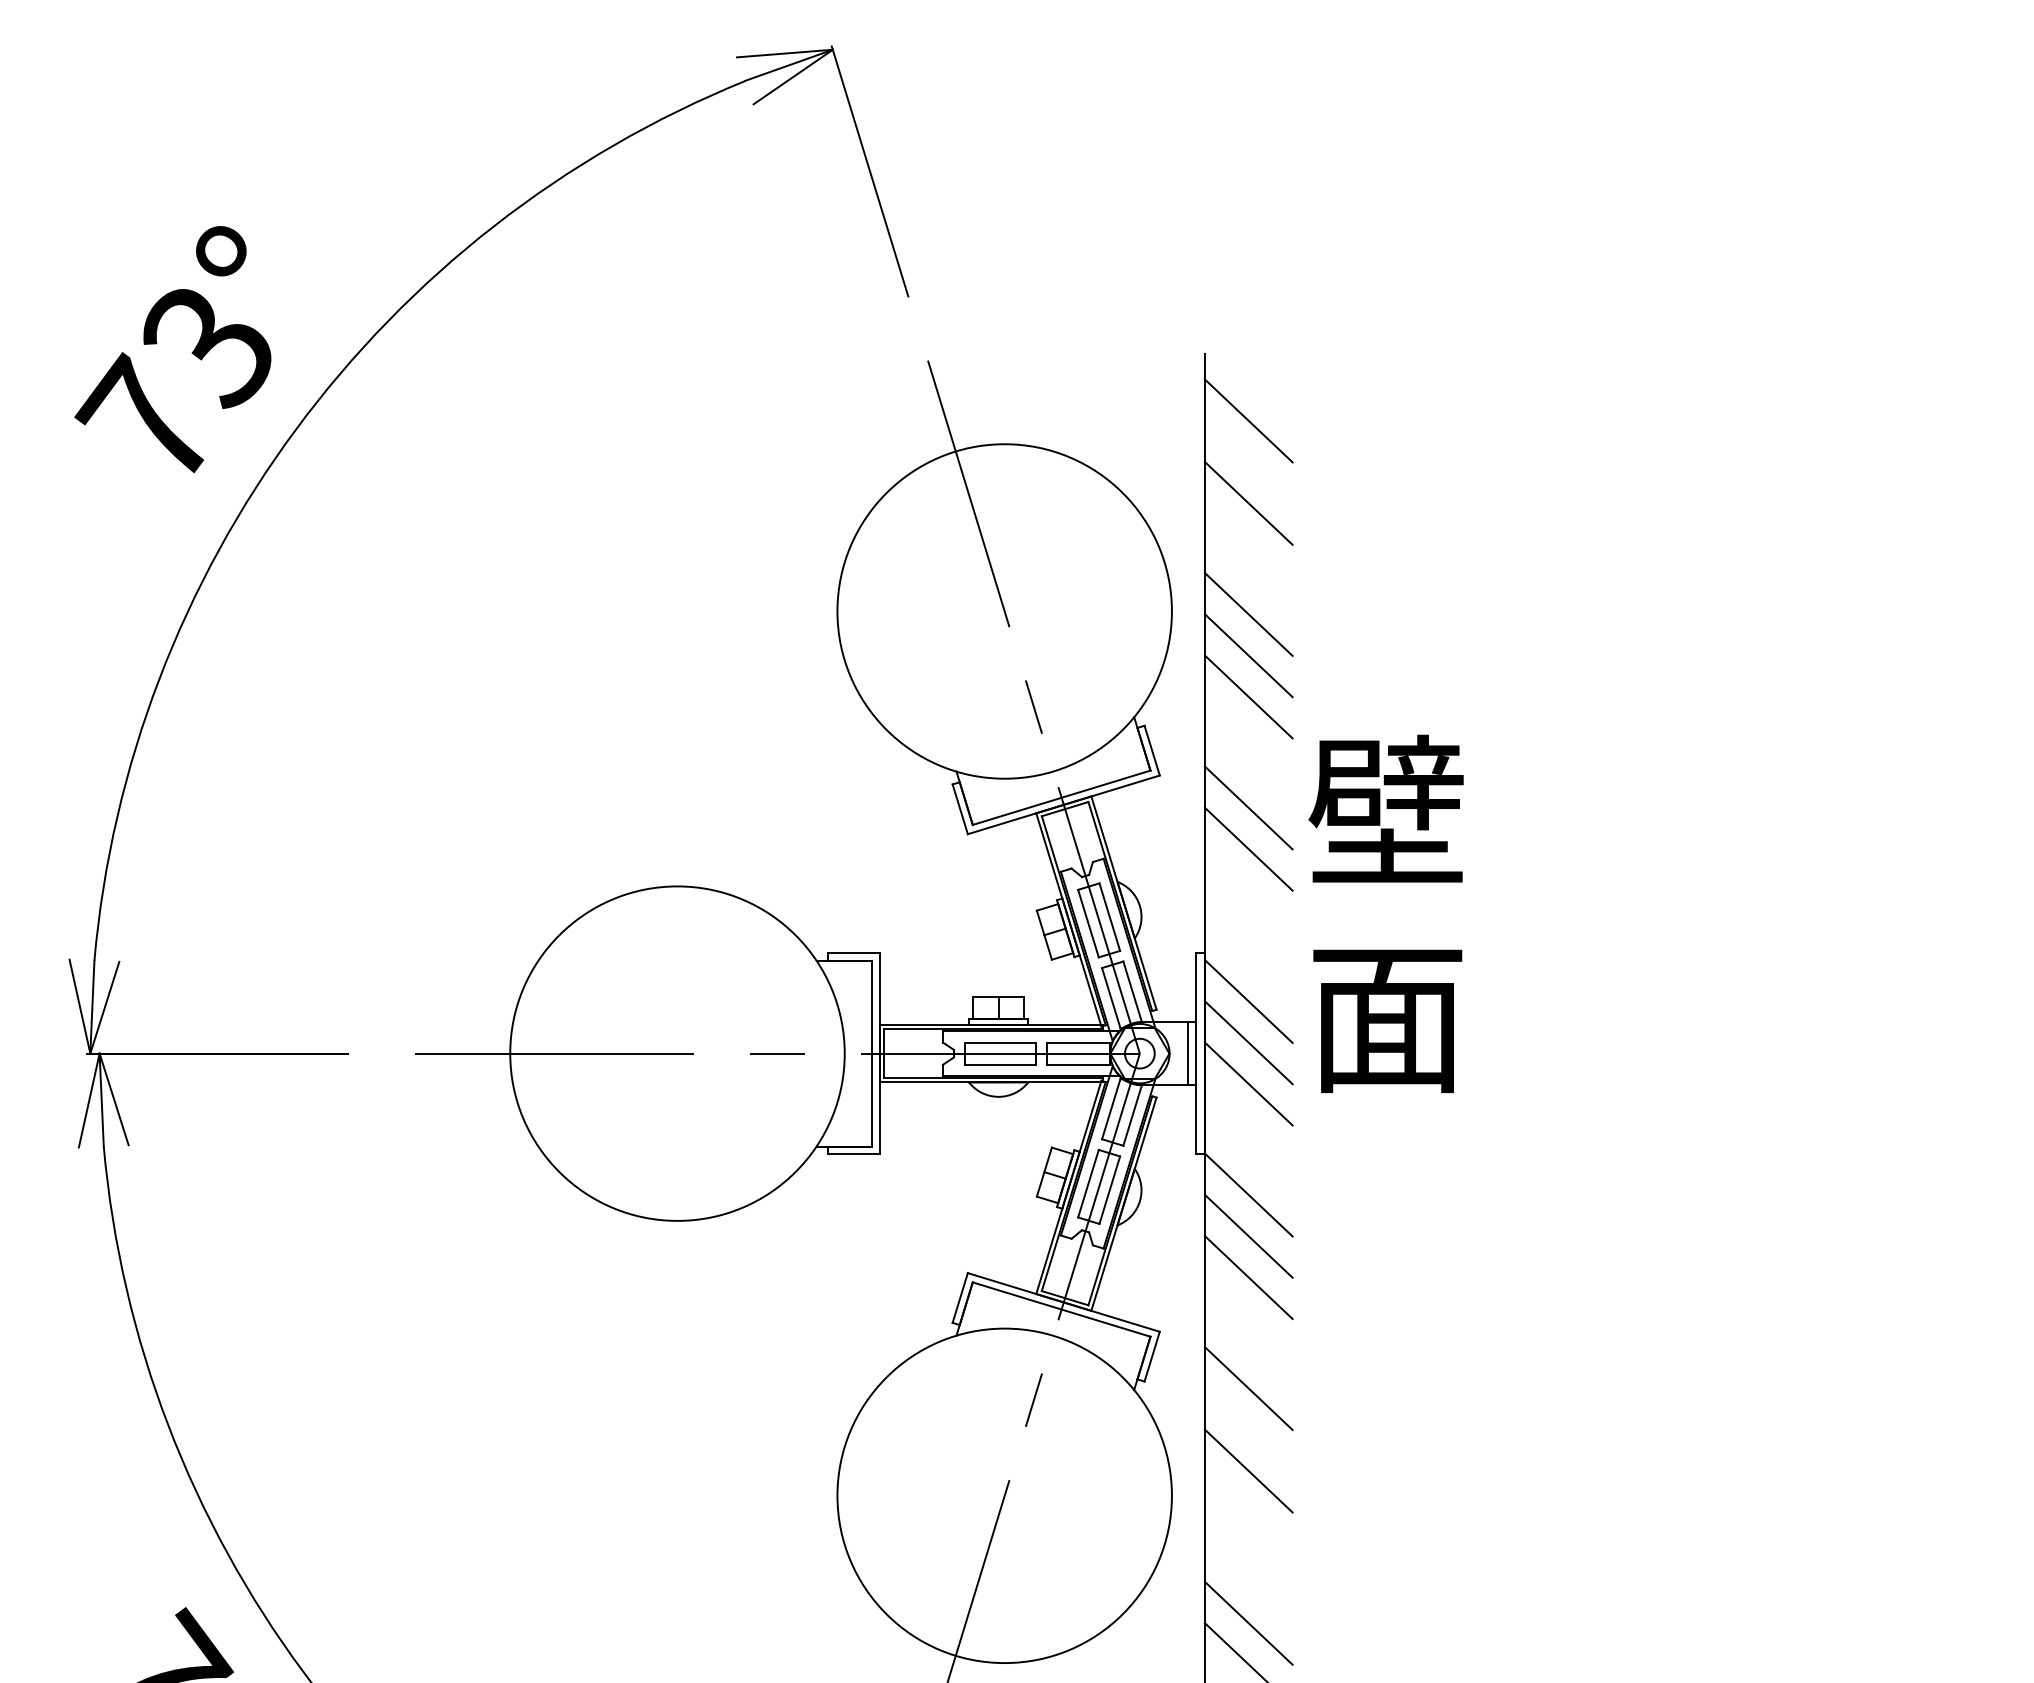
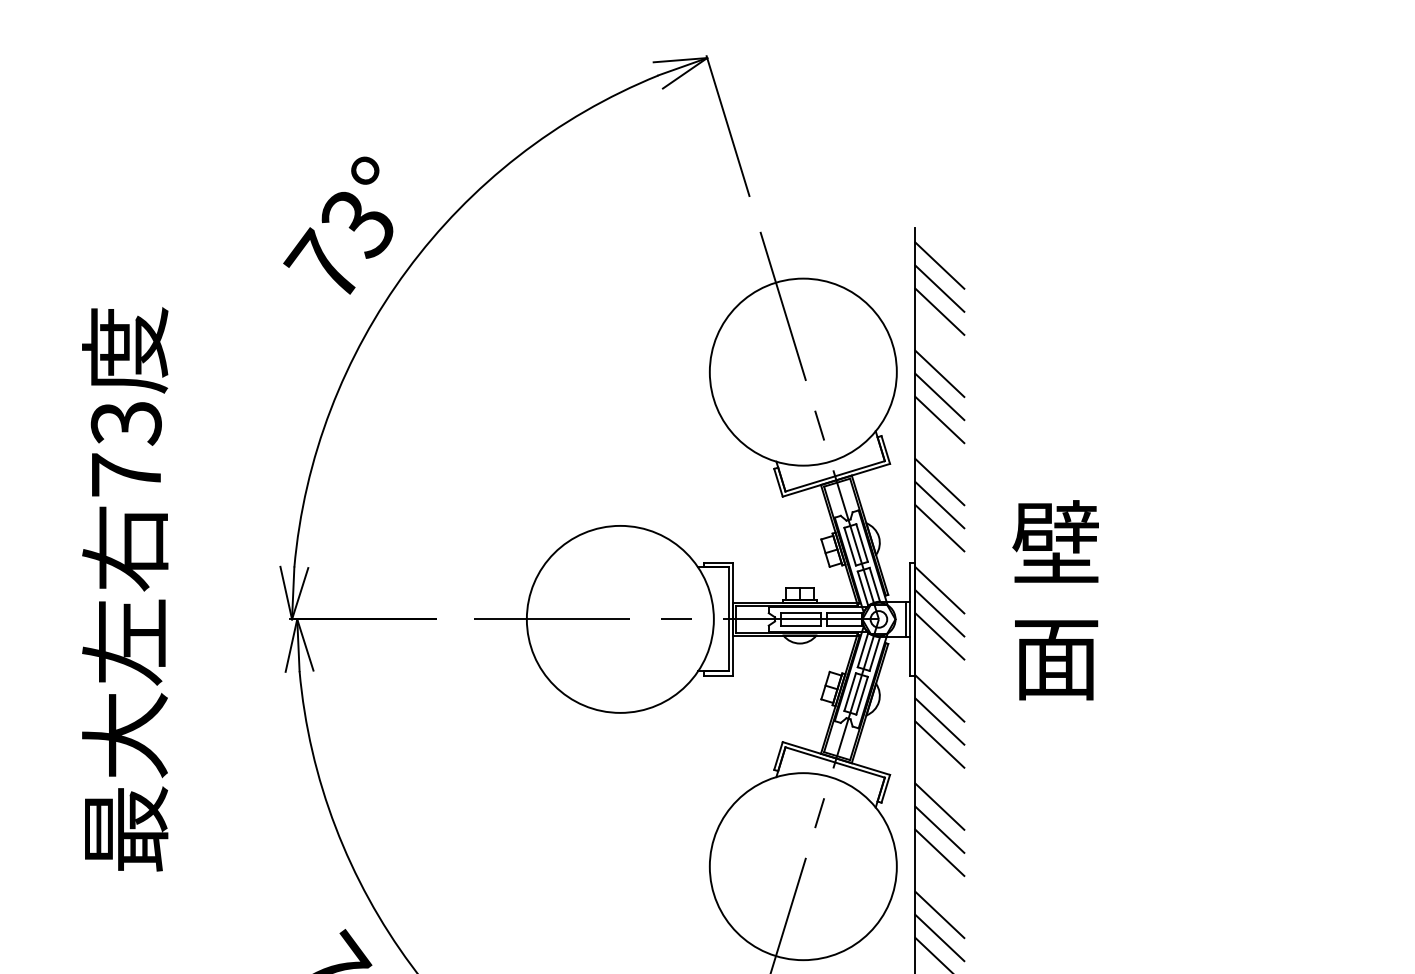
line: (1248, 461) -> (939, 288), added
line: (1248, 889) -> (939, 527), added
text: (1385, 914) -> (1055, 600), moved
line: (1248, 1429) -> (939, 829), added
line: (1248, 1581) -> (939, 914), added

